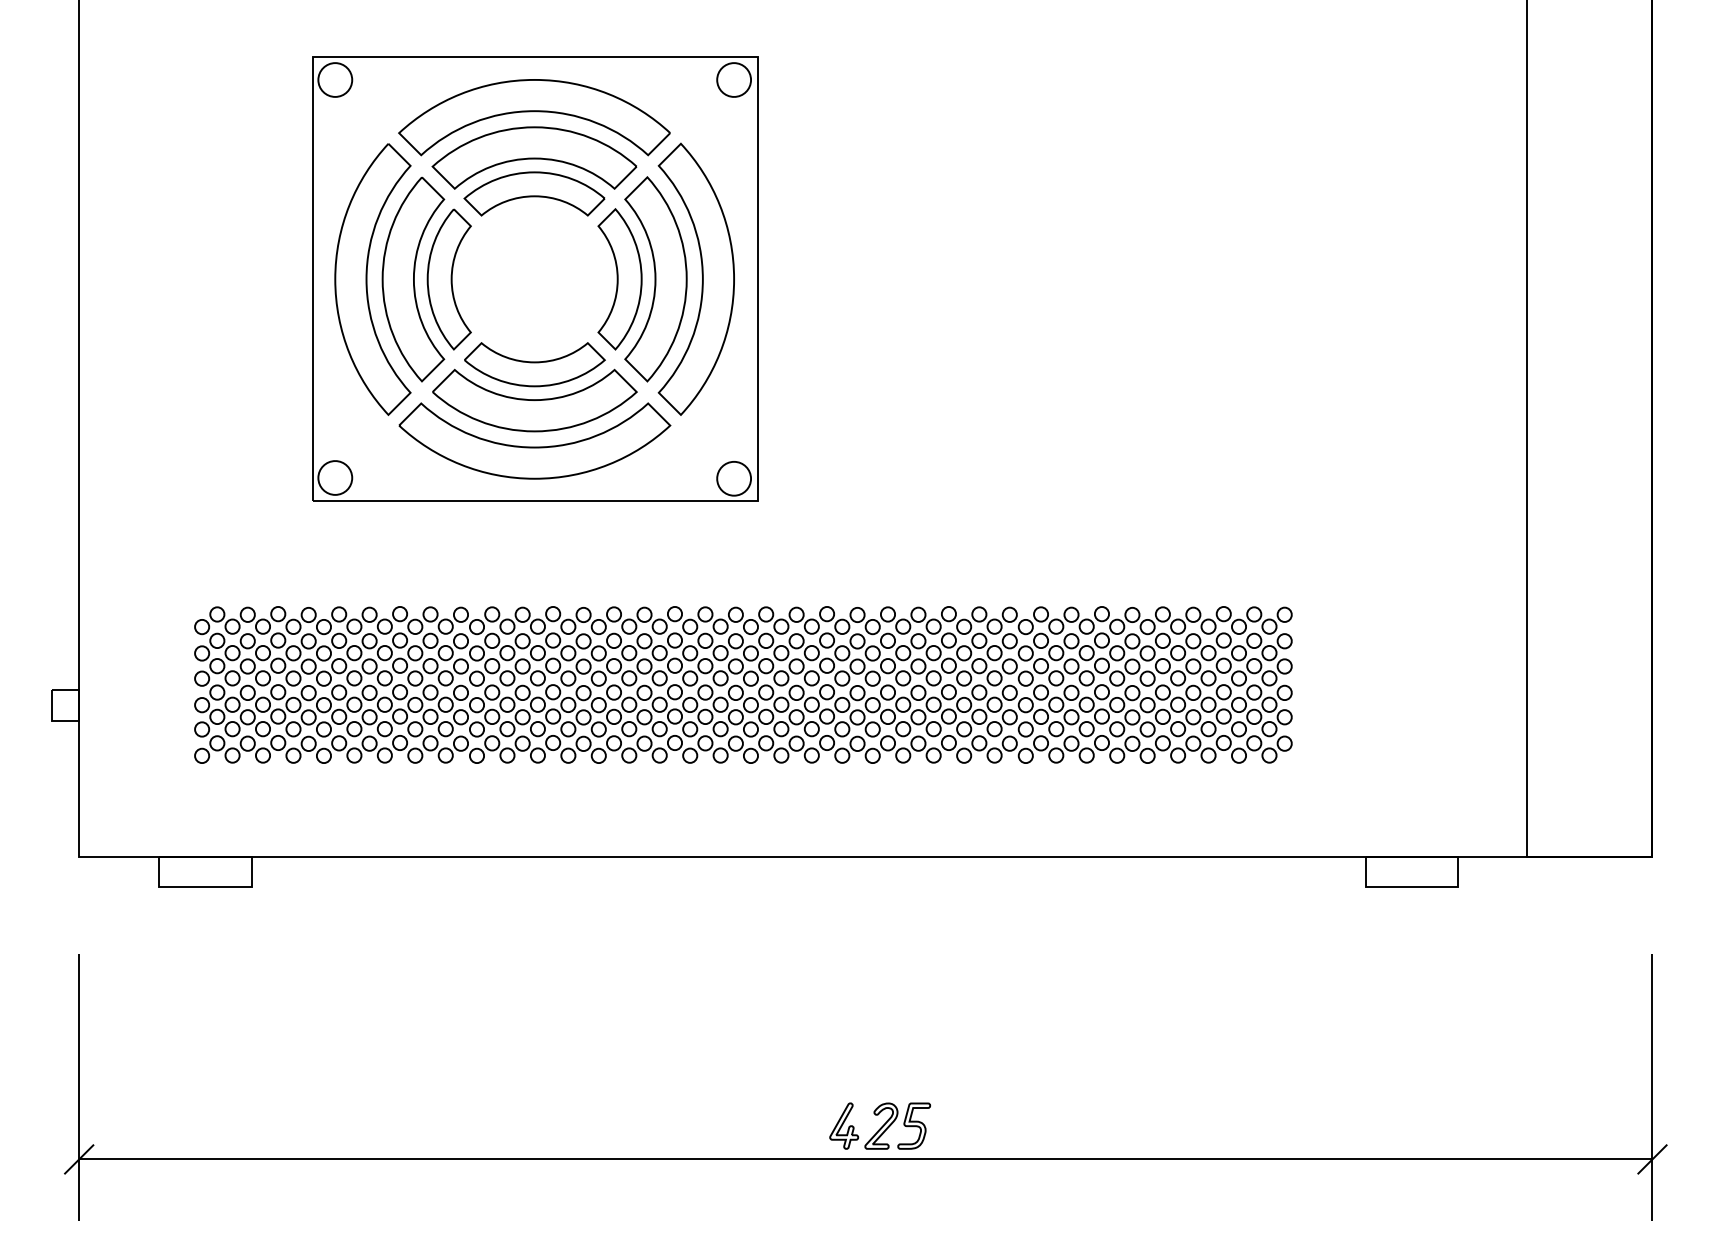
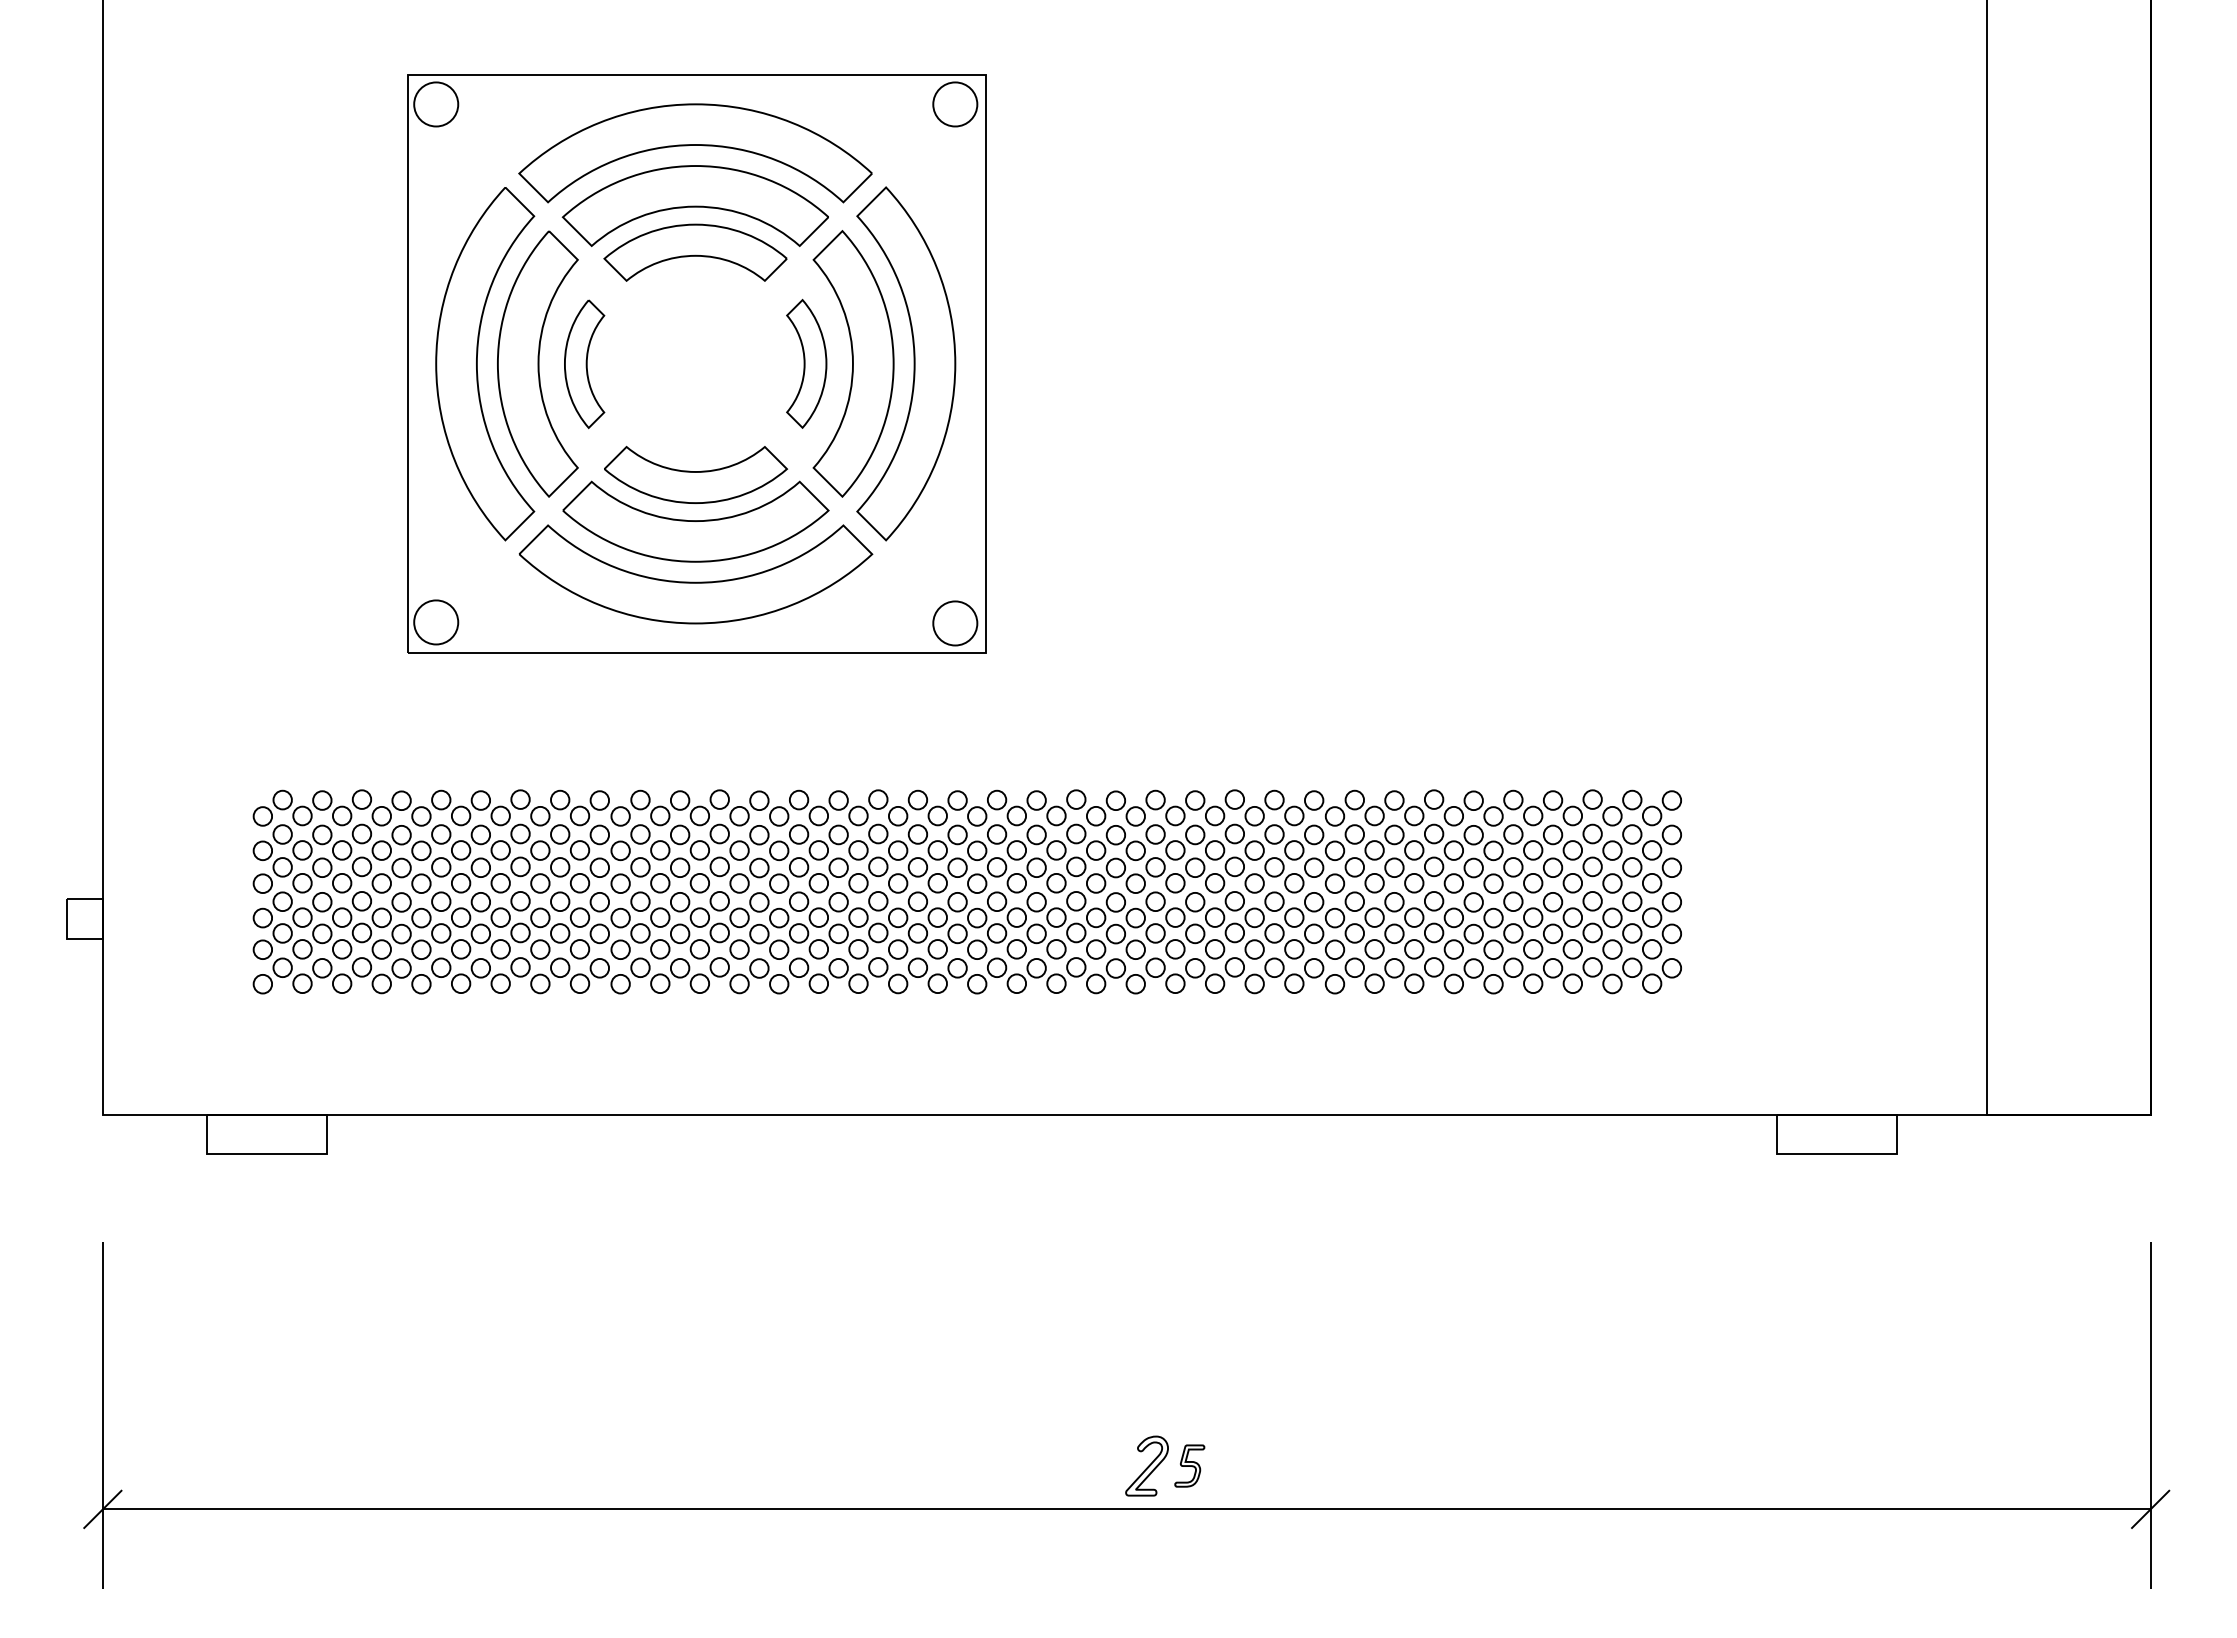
part: (449, 279) -> (584, 364), size x0.7
part: (619, 279) -> (806, 363), size x0.7
part: (844, 1125) -> (1098, 1465), removed
part: (914, 1125) -> (1189, 1465), size x0.7

